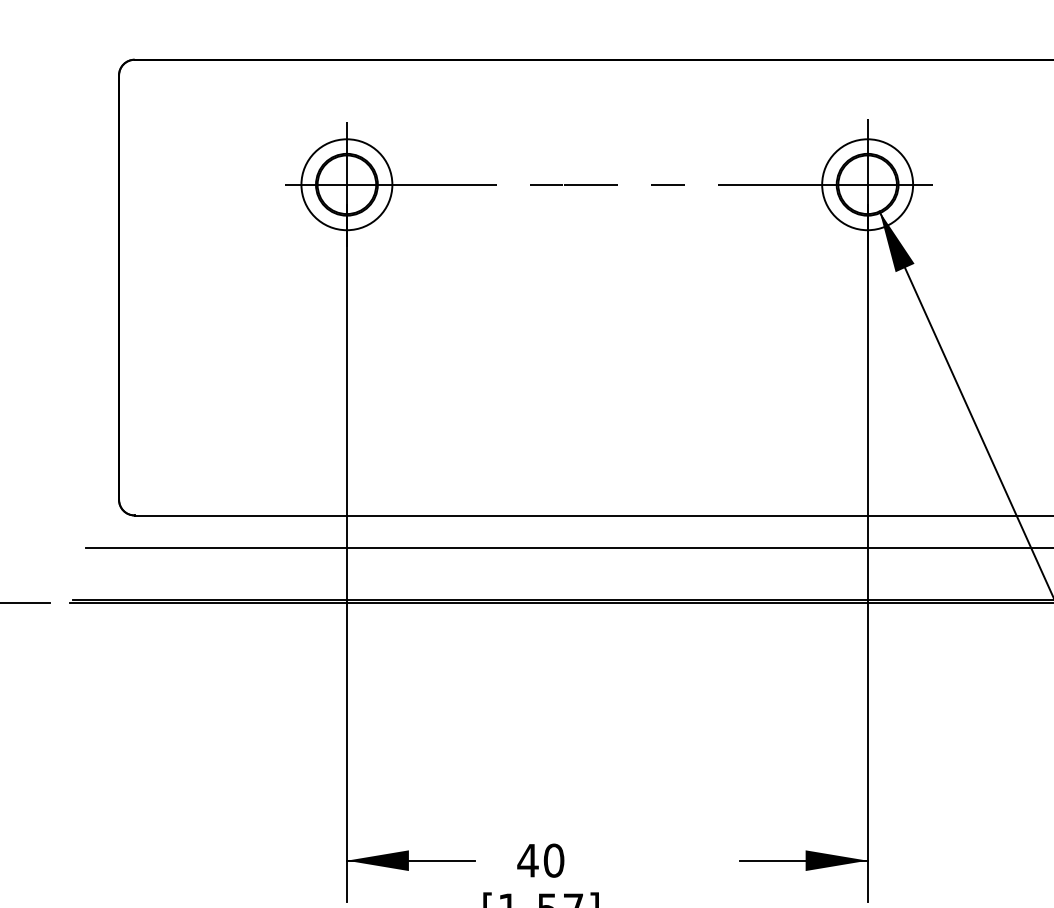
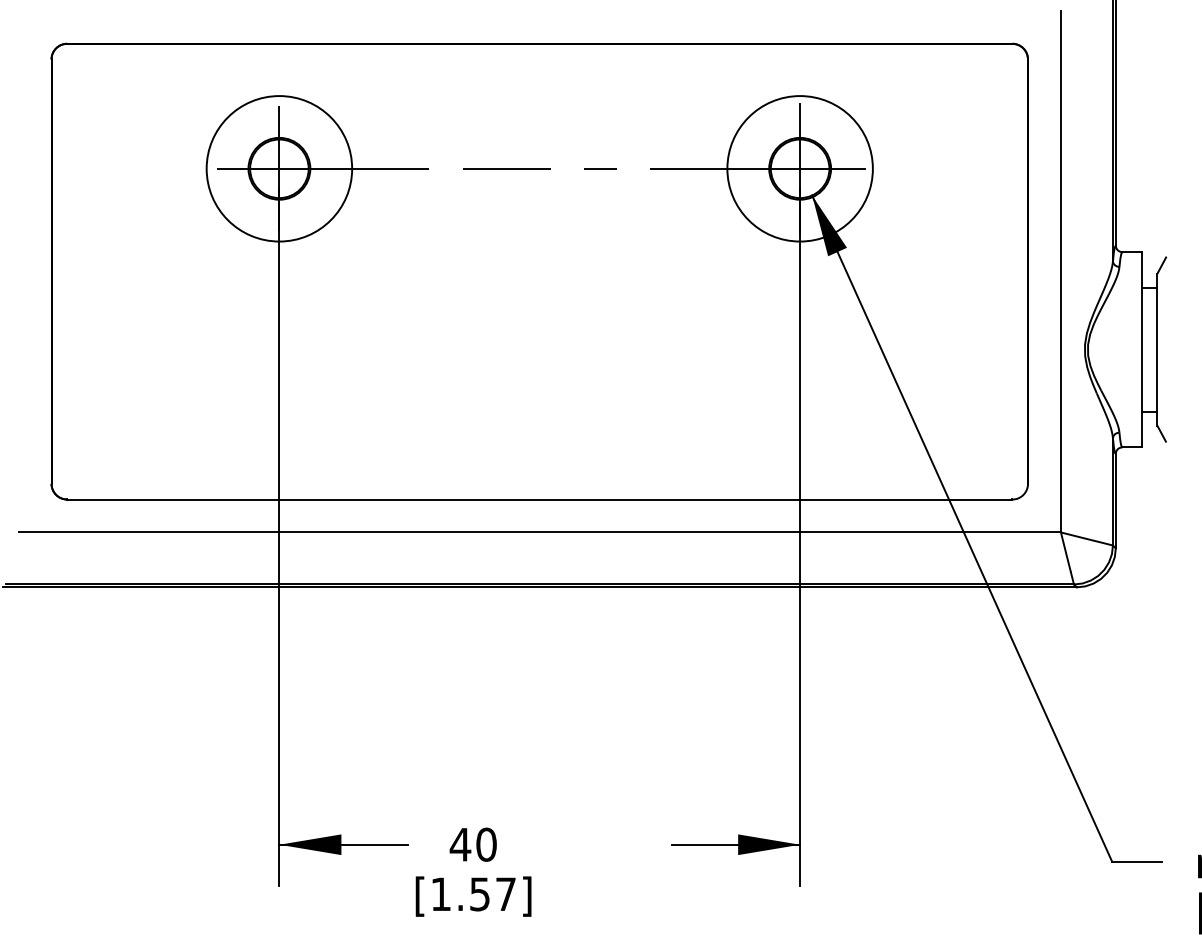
circle: (346, 184) -> (278, 168), size x1.6
circle: (867, 184) -> (799, 168), size x1.6

